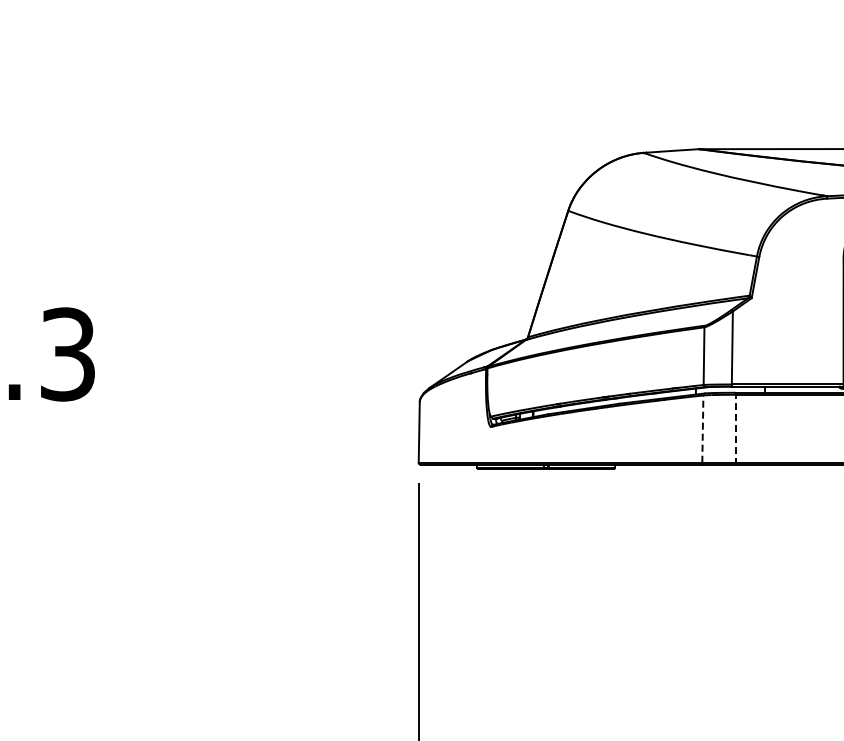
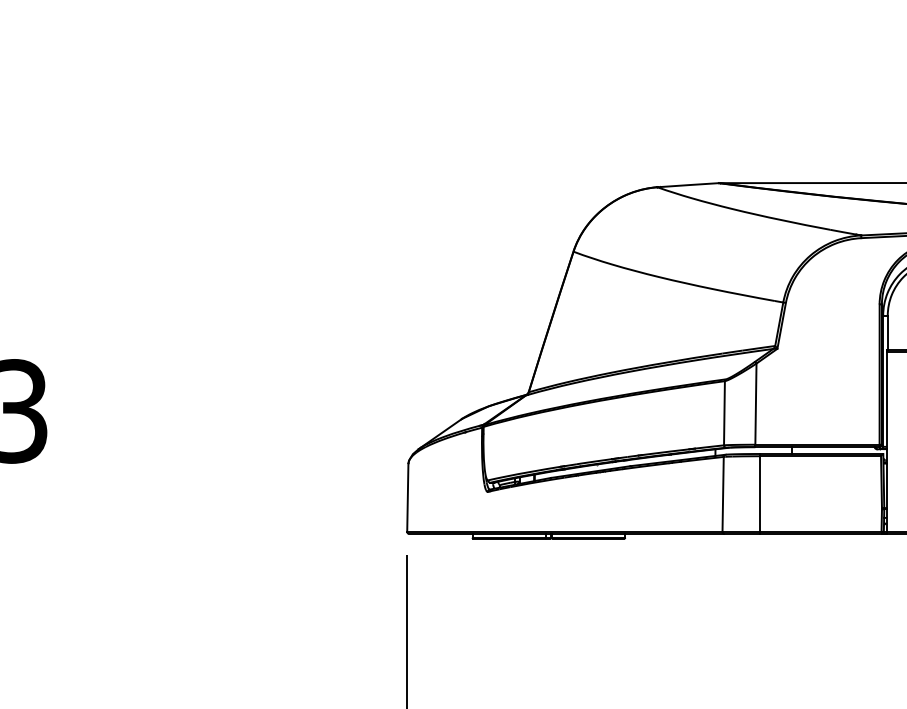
line: (736, 428) -> (760, 493), dashed -> solid
line: (702, 429) -> (722, 494), dashed -> solid

